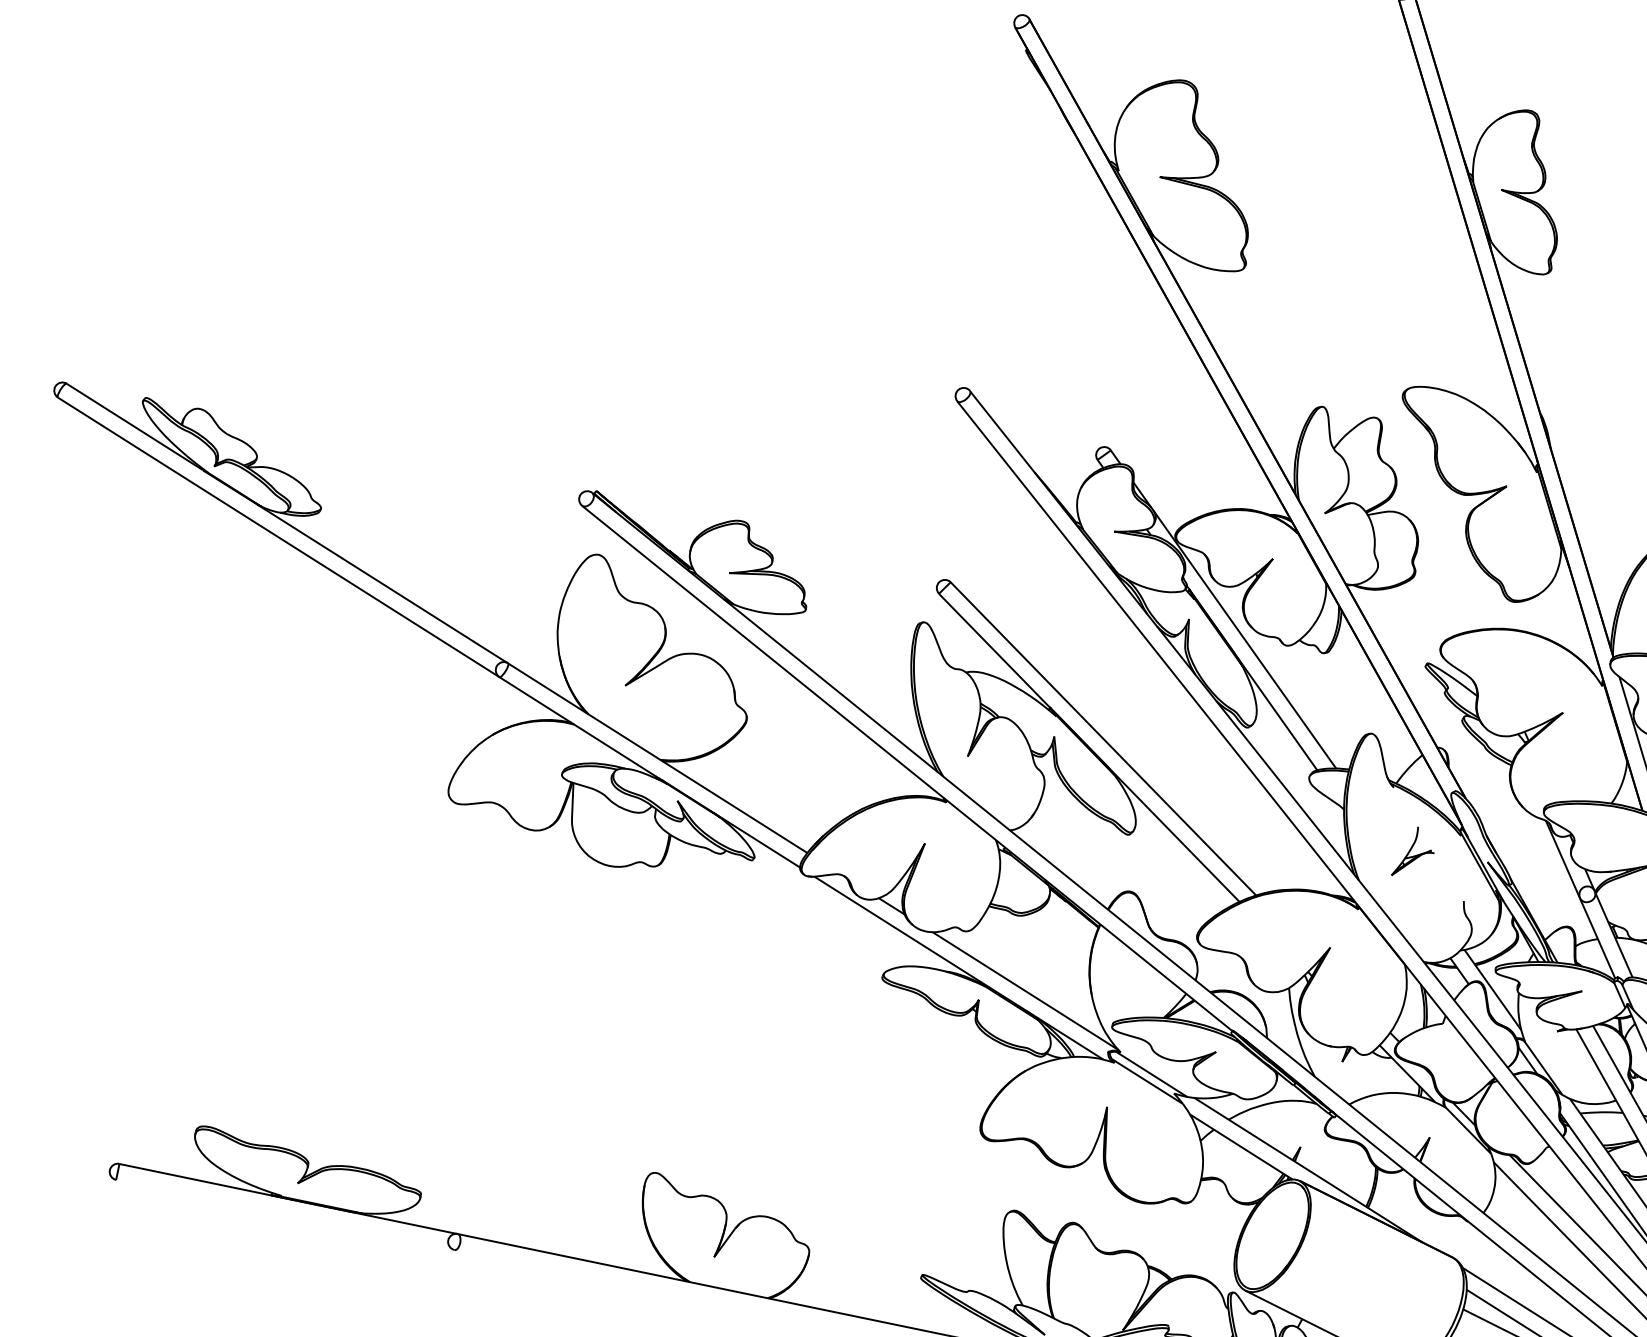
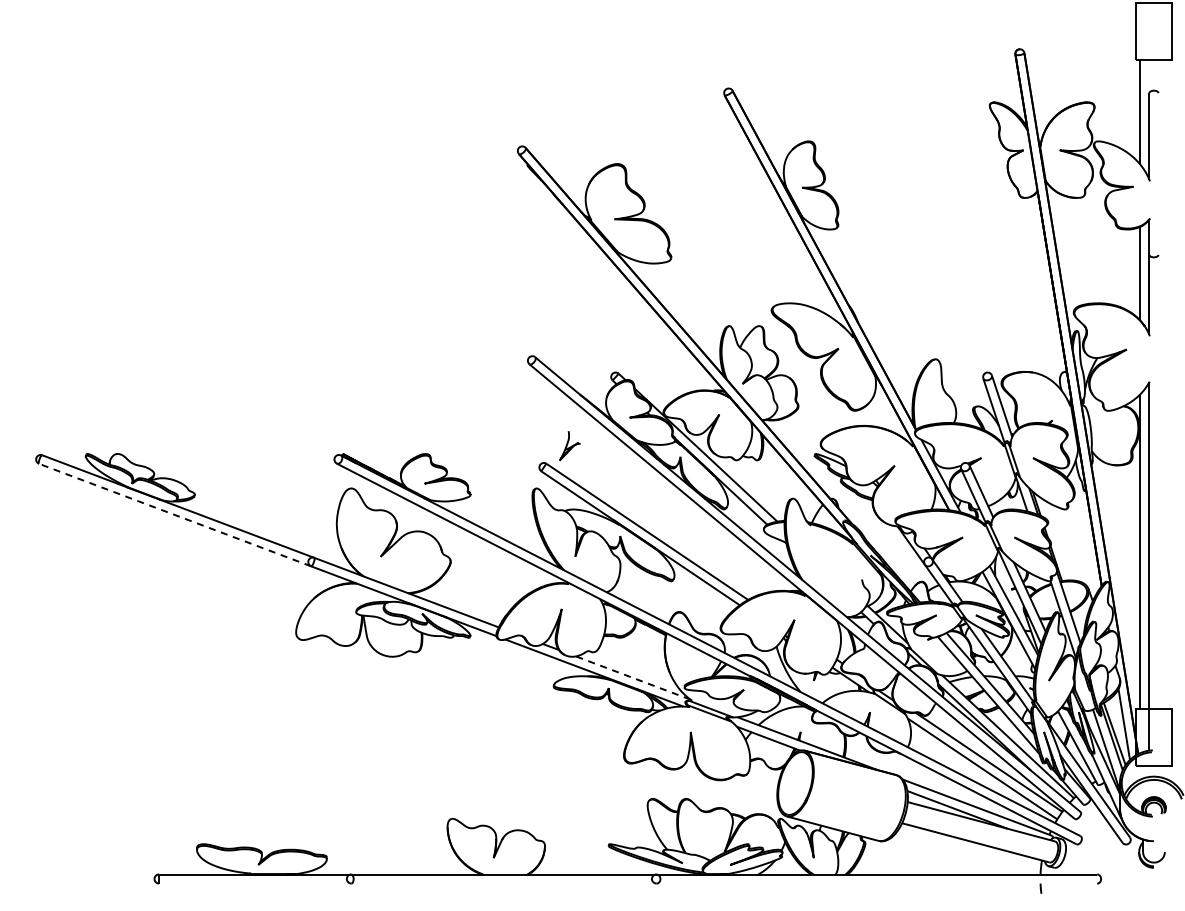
line: (277, 536) -> (174, 514), solid -> dashed
part: (1413, 854) -> (569, 446), moved
line: (1024, 989) -> (632, 677), solid -> dashed

